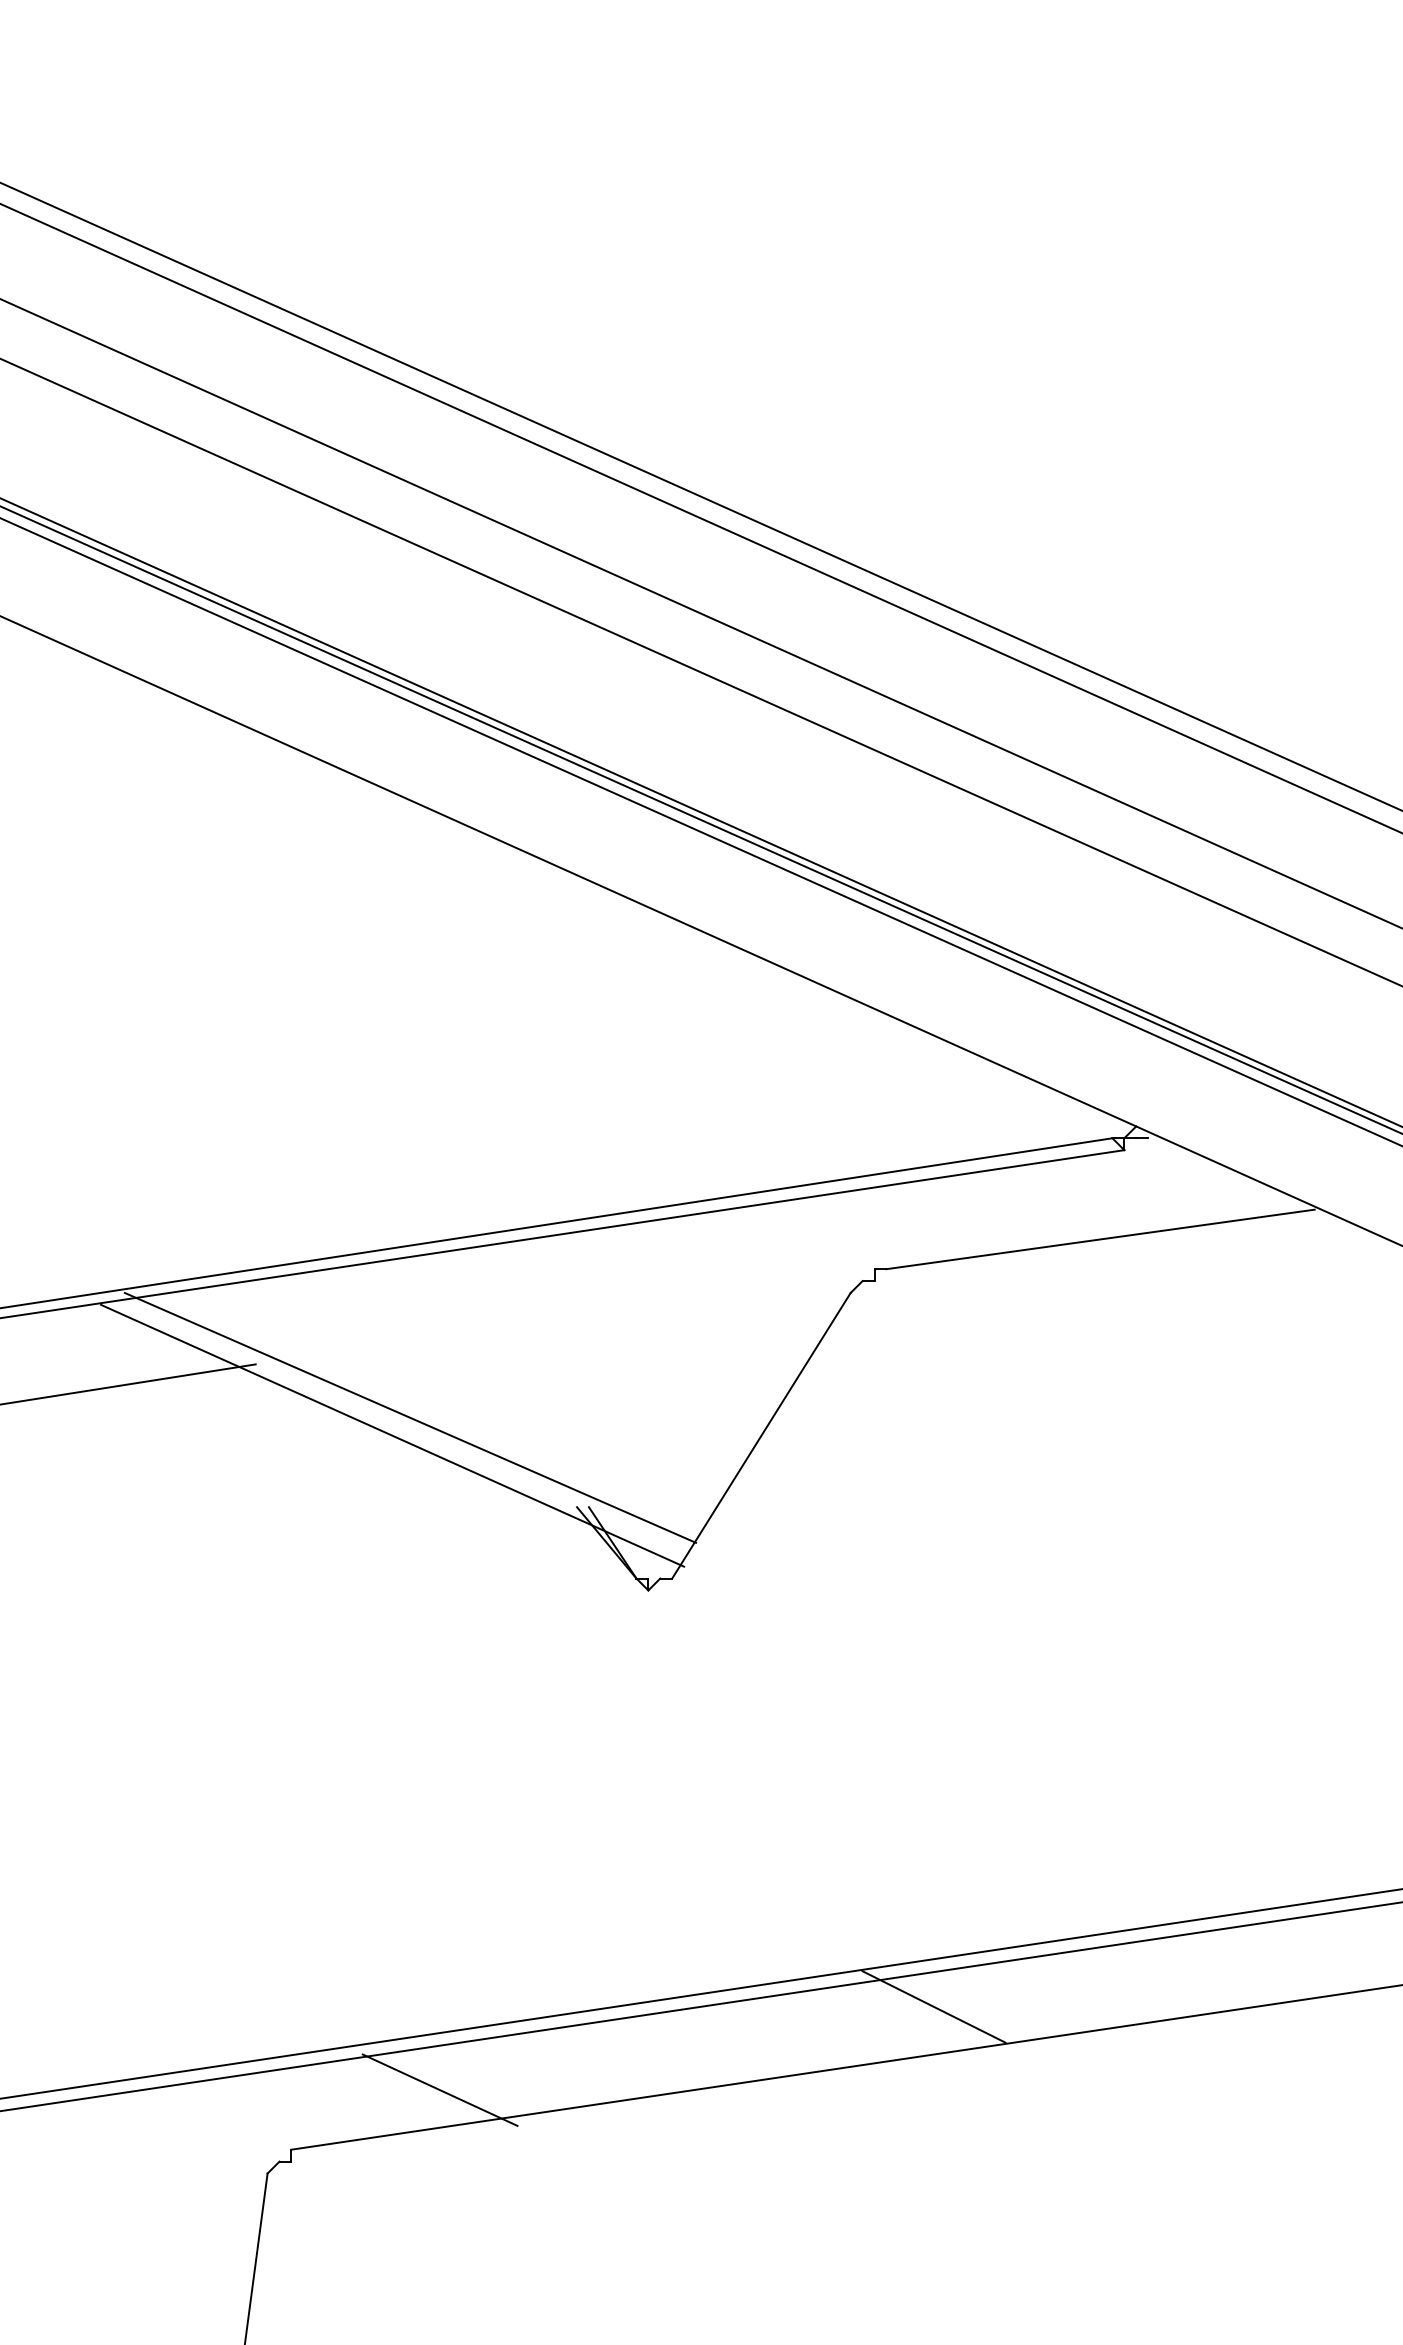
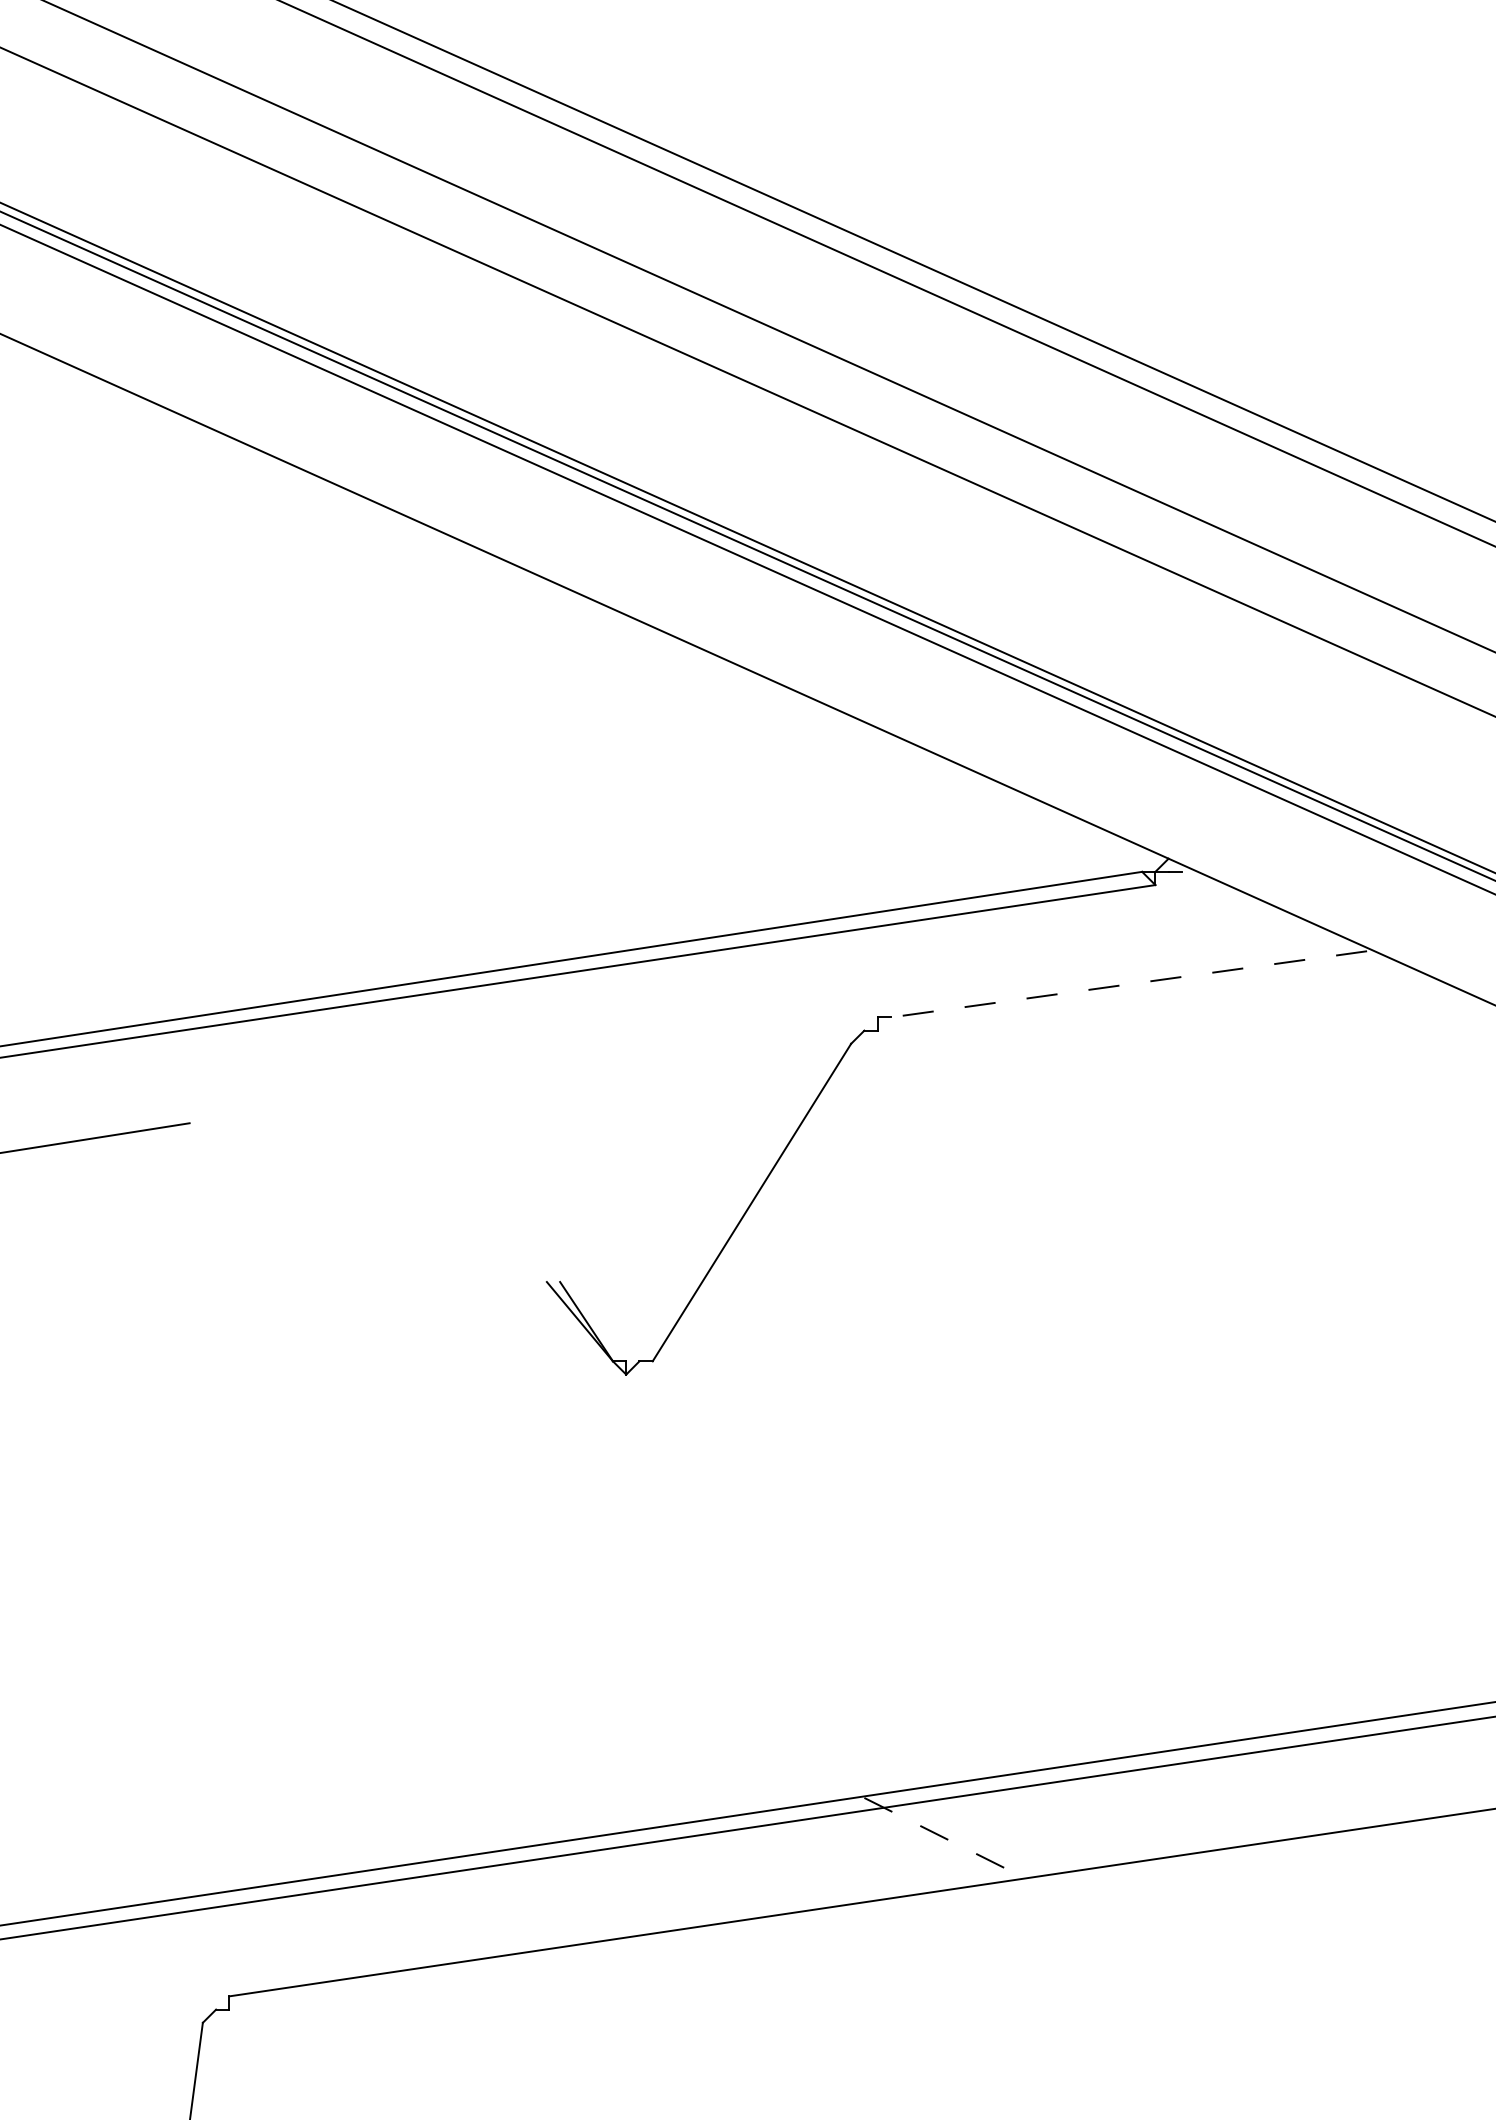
line: (1100, 1239) -> (1128, 984), solid -> dashed
line: (410, 1417) -> (361, 1182), removed
line: (392, 1435) -> (341, 1202), removed
line: (934, 2006) -> (944, 1837), solid -> dashed
line: (439, 2089) -> (393, 1929), removed

